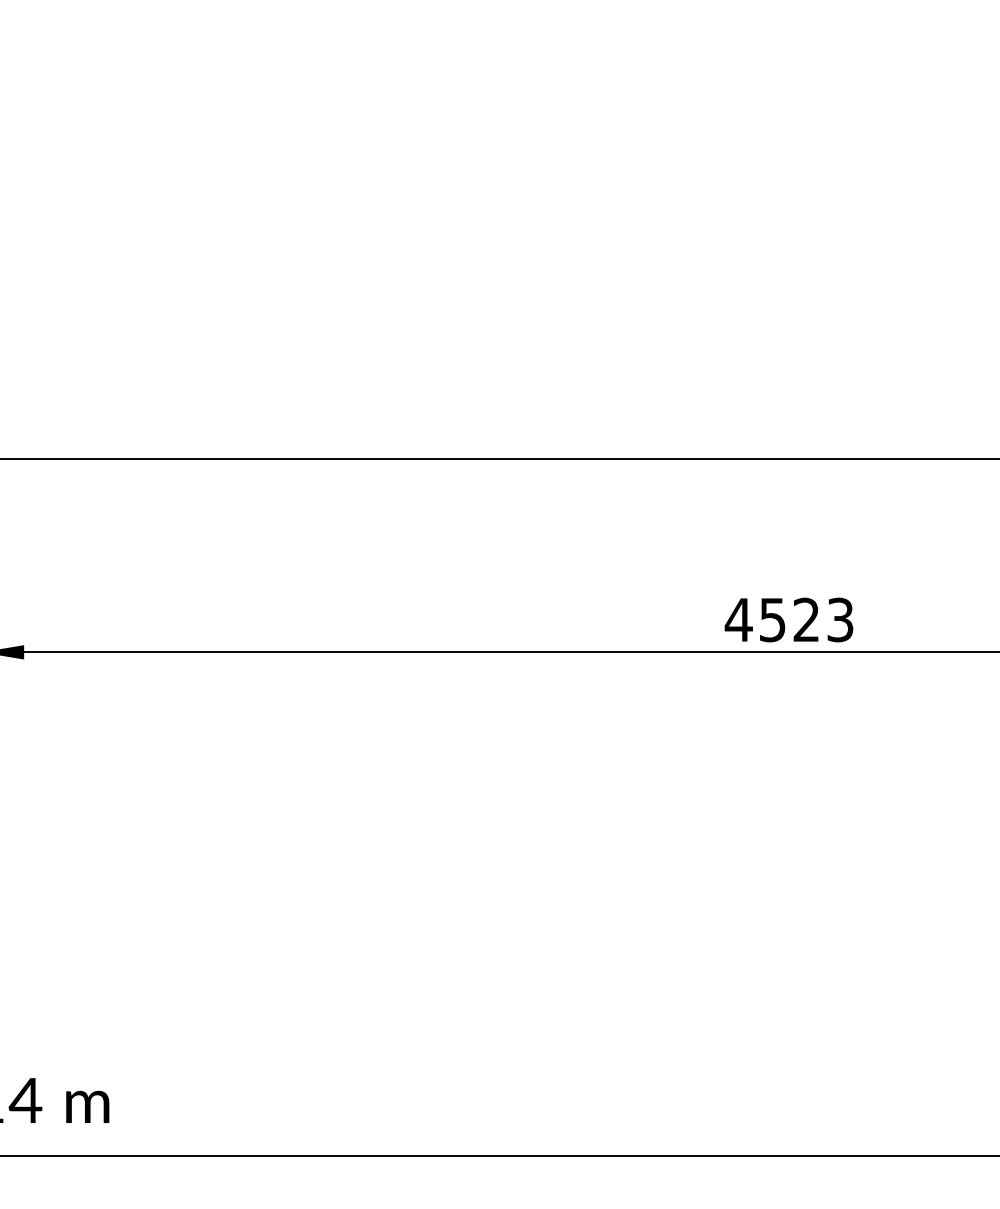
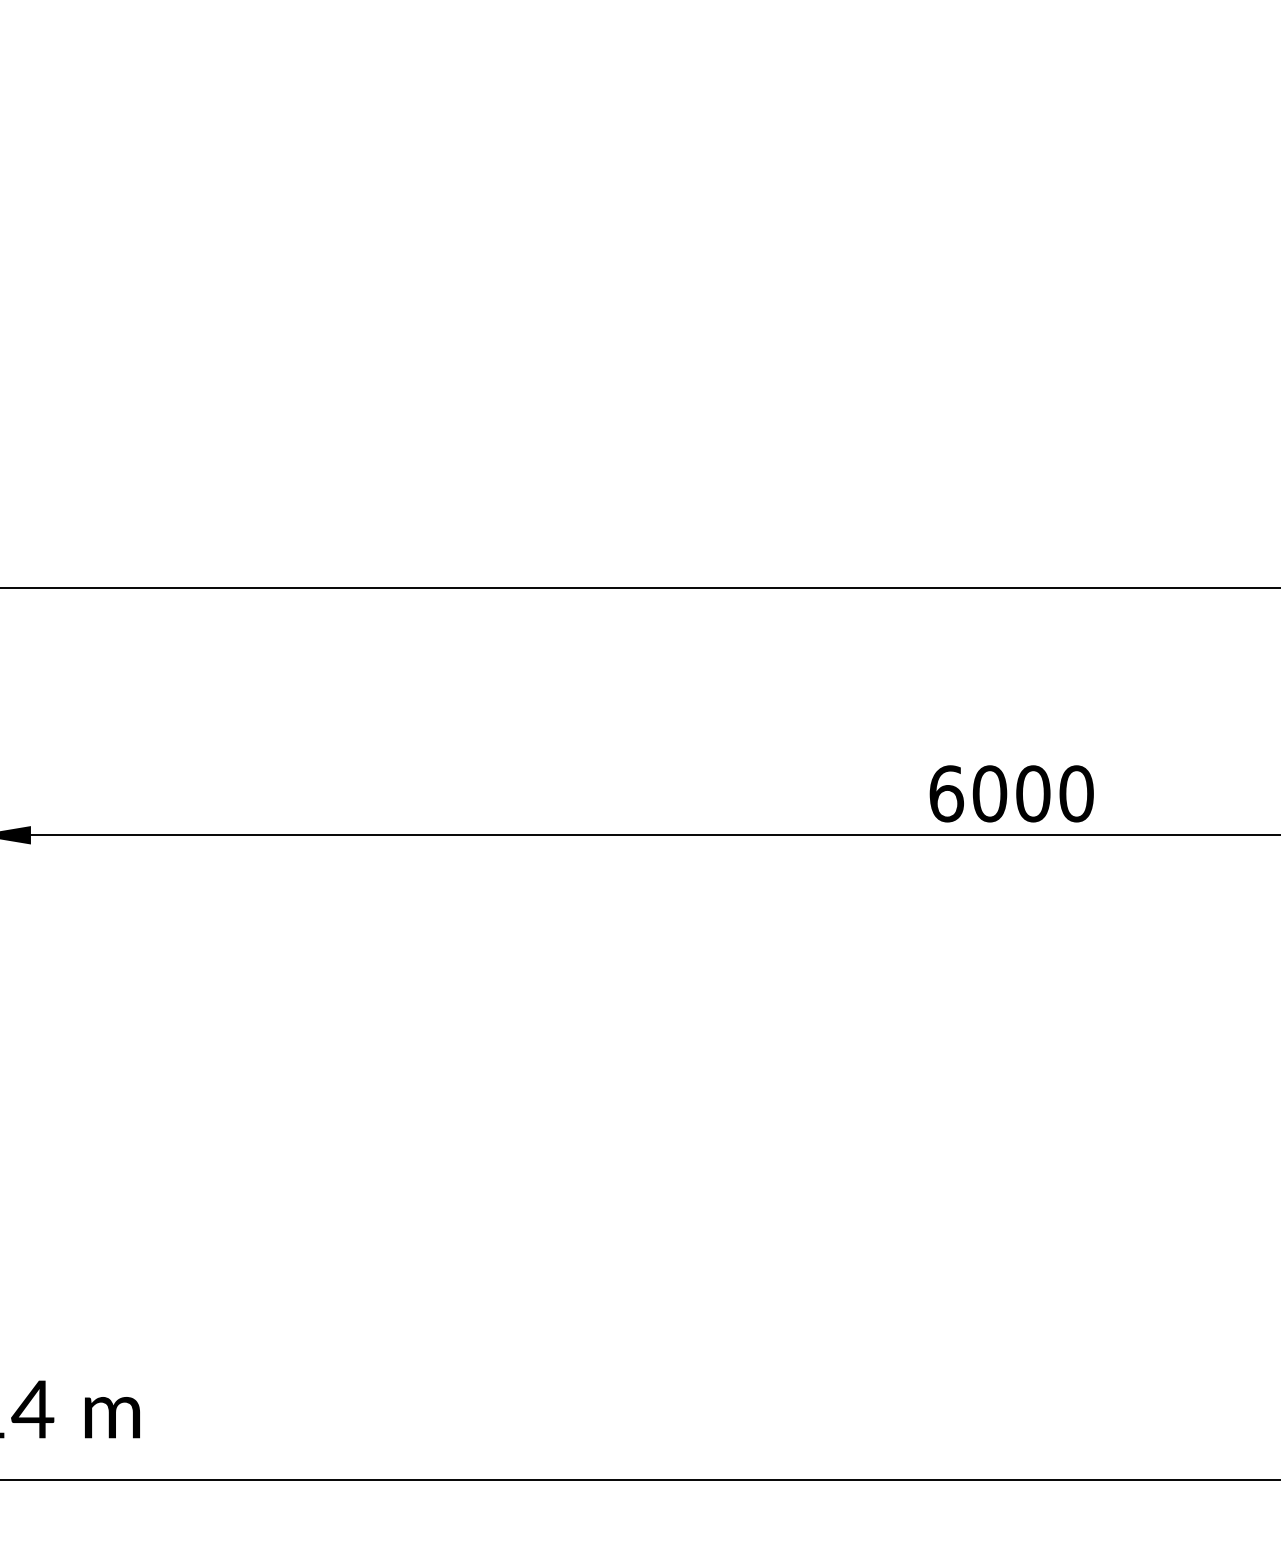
text: (788, 619) -> (1010, 793), 4523 -> 6000

